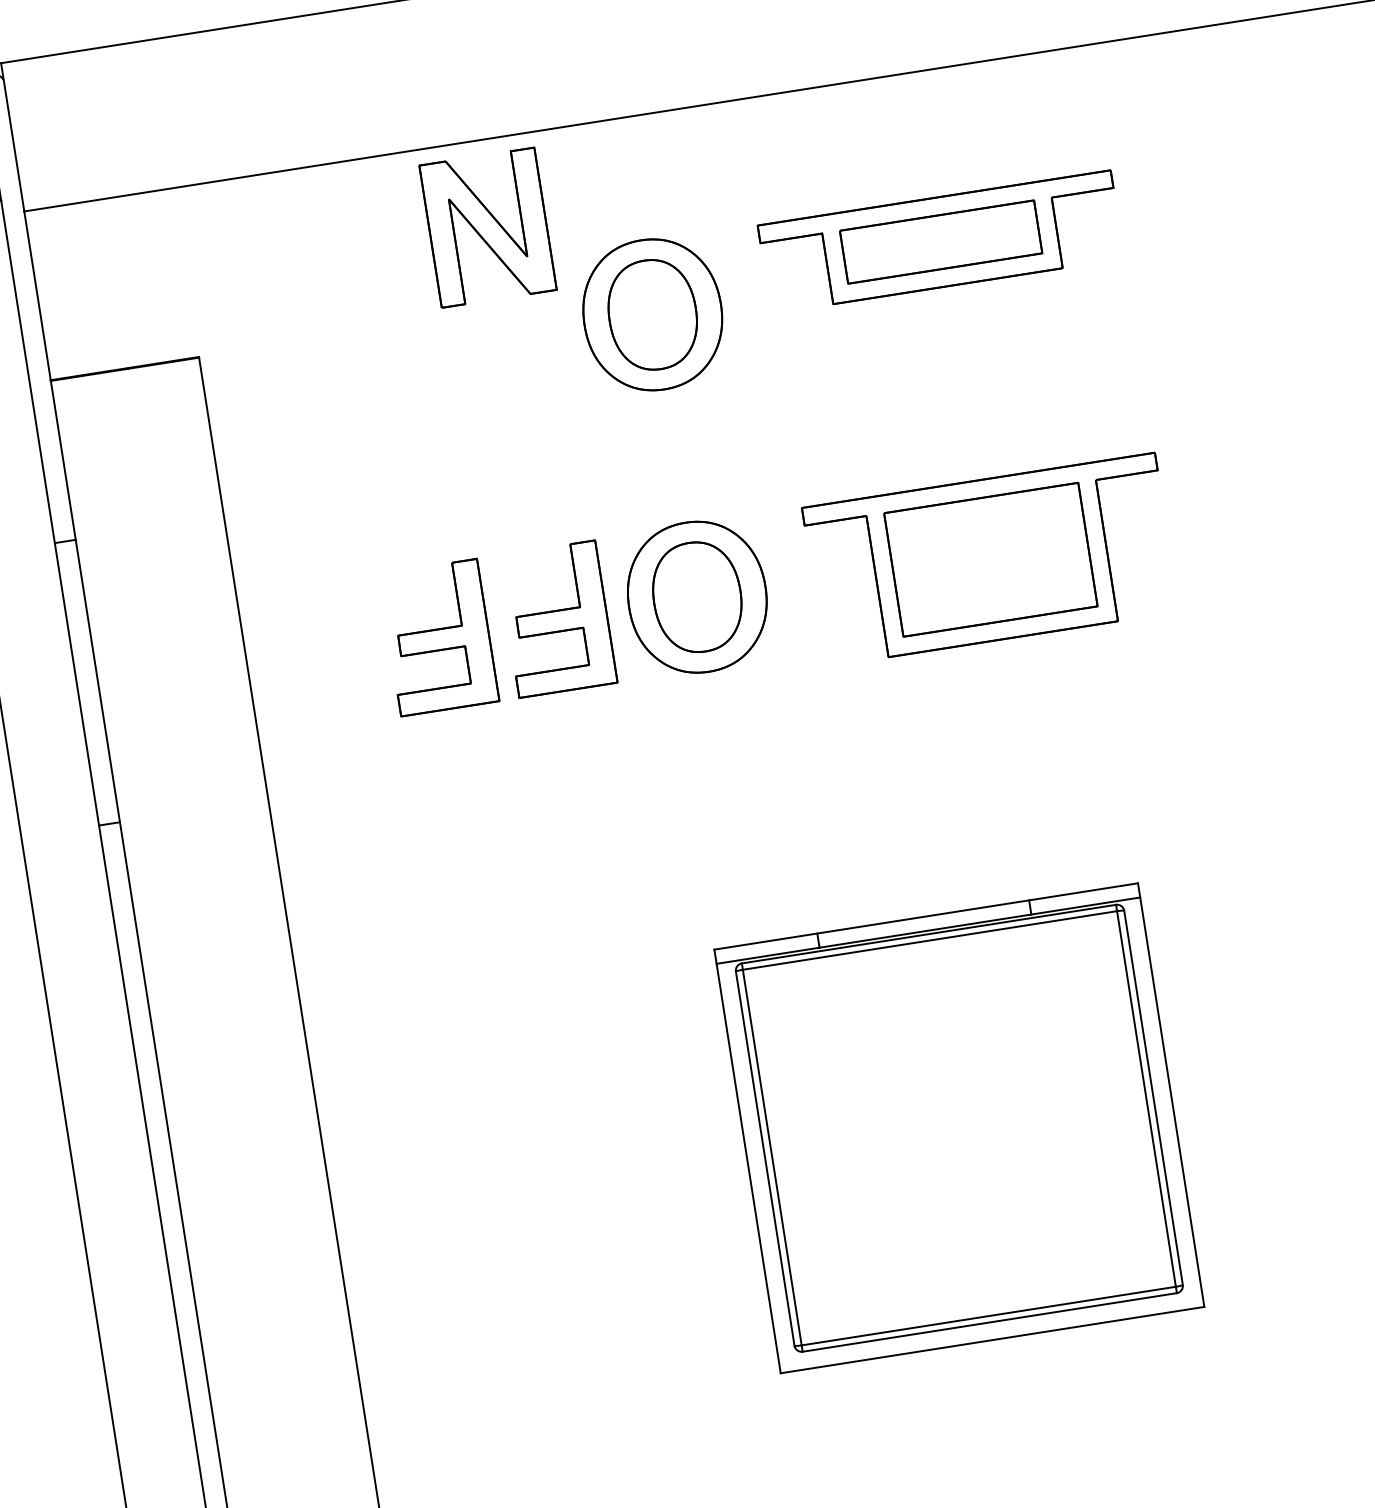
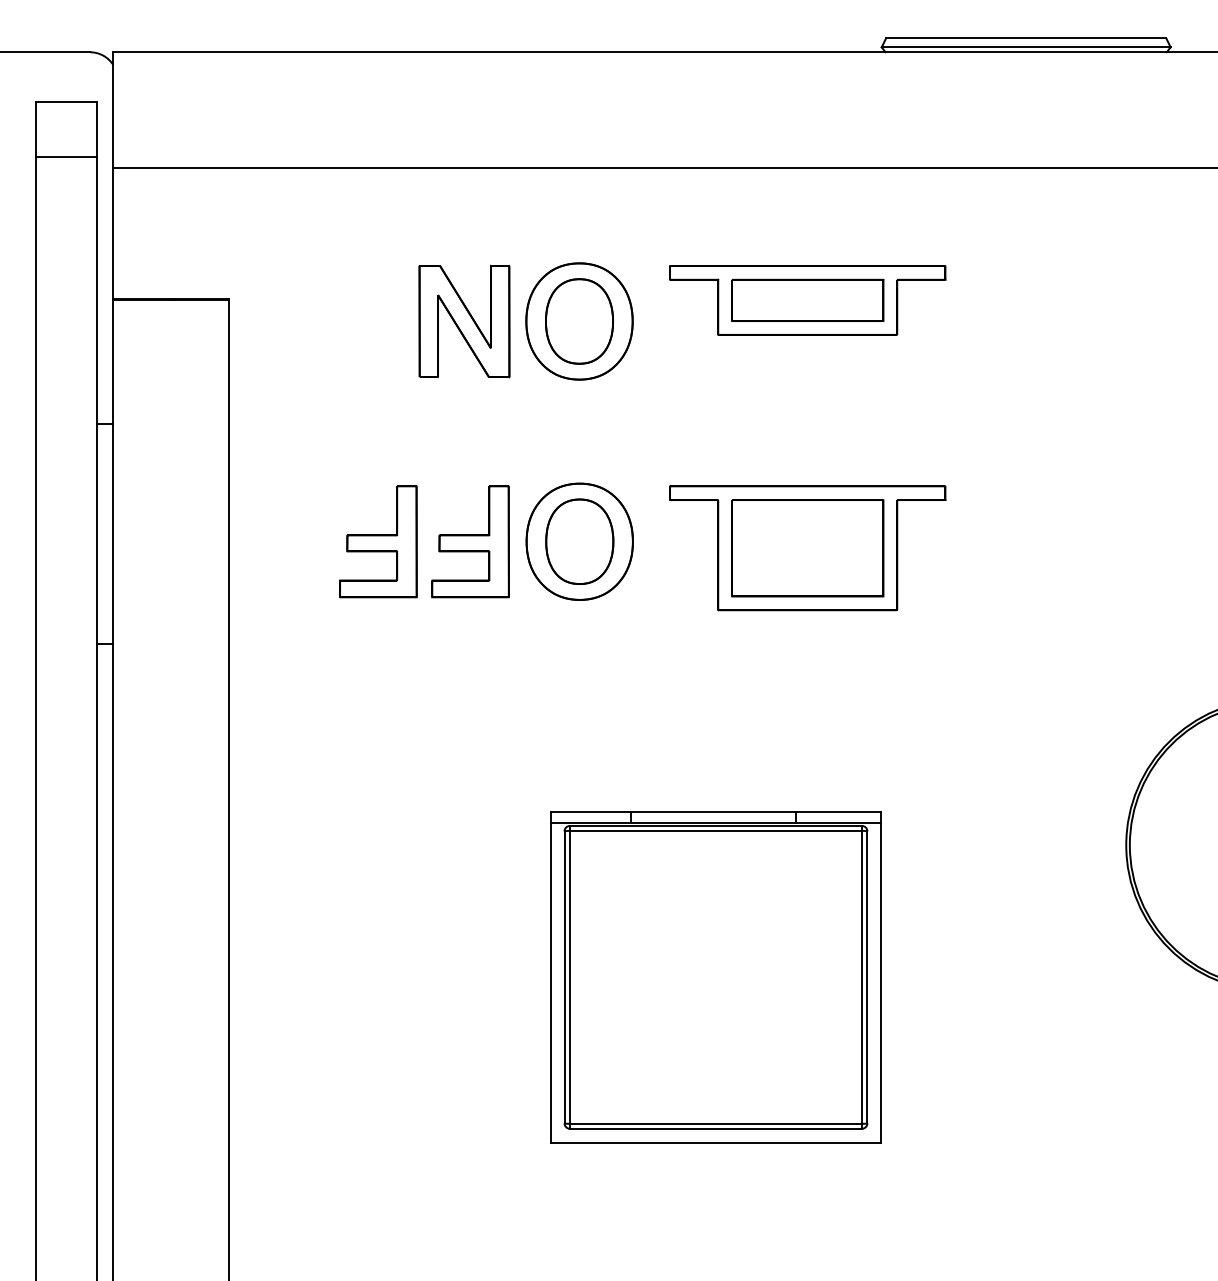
part: (488, 227) -> (464, 321), moved

